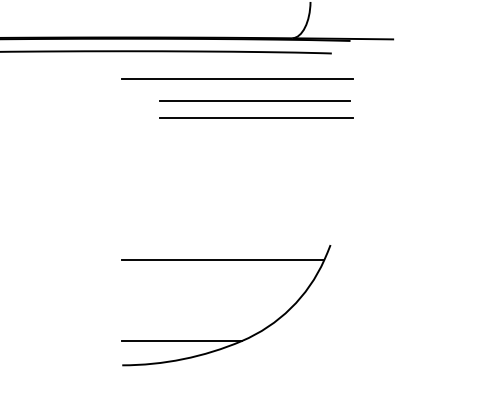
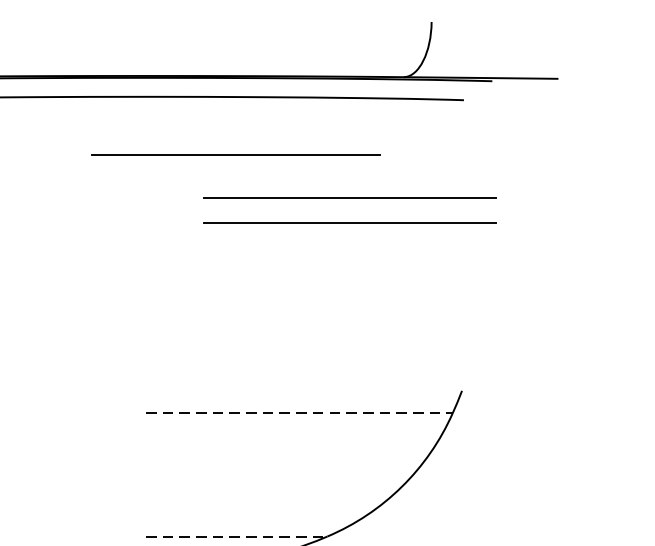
line: (237, 79) -> (320, 139), removed
line: (254, 100) -> (234, 154), moved
line: (256, 133) -> (349, 221), added
line: (223, 259) -> (299, 412), solid -> dashed
line: (182, 341) -> (237, 537), solid -> dashed

